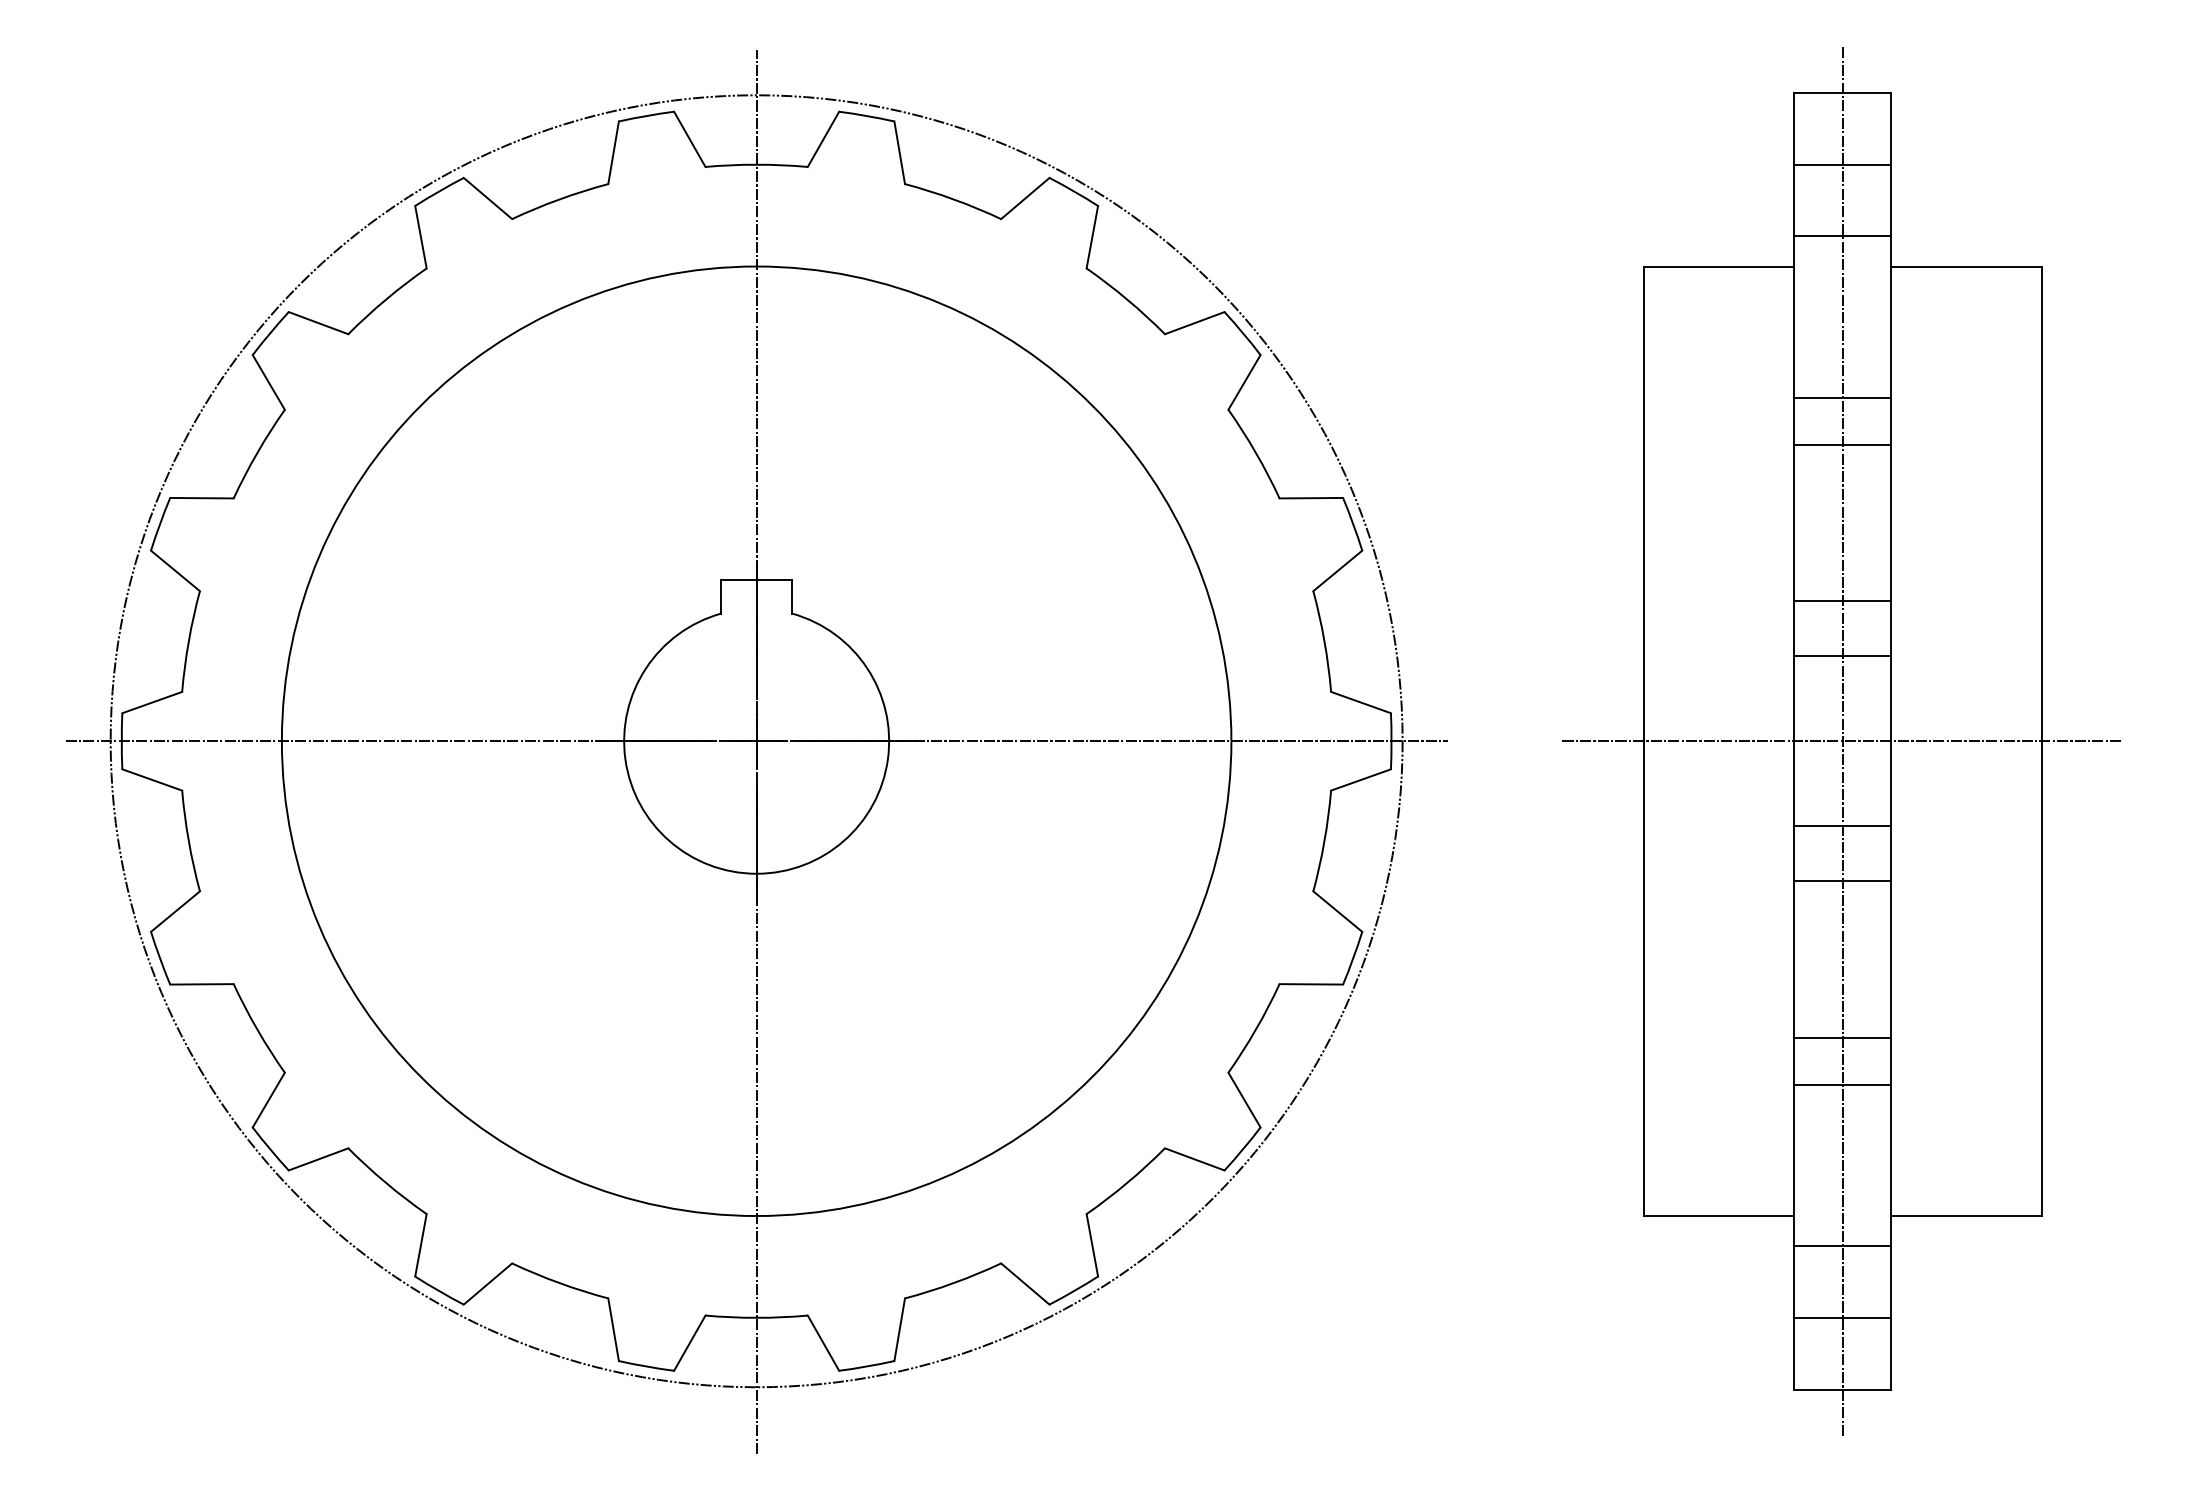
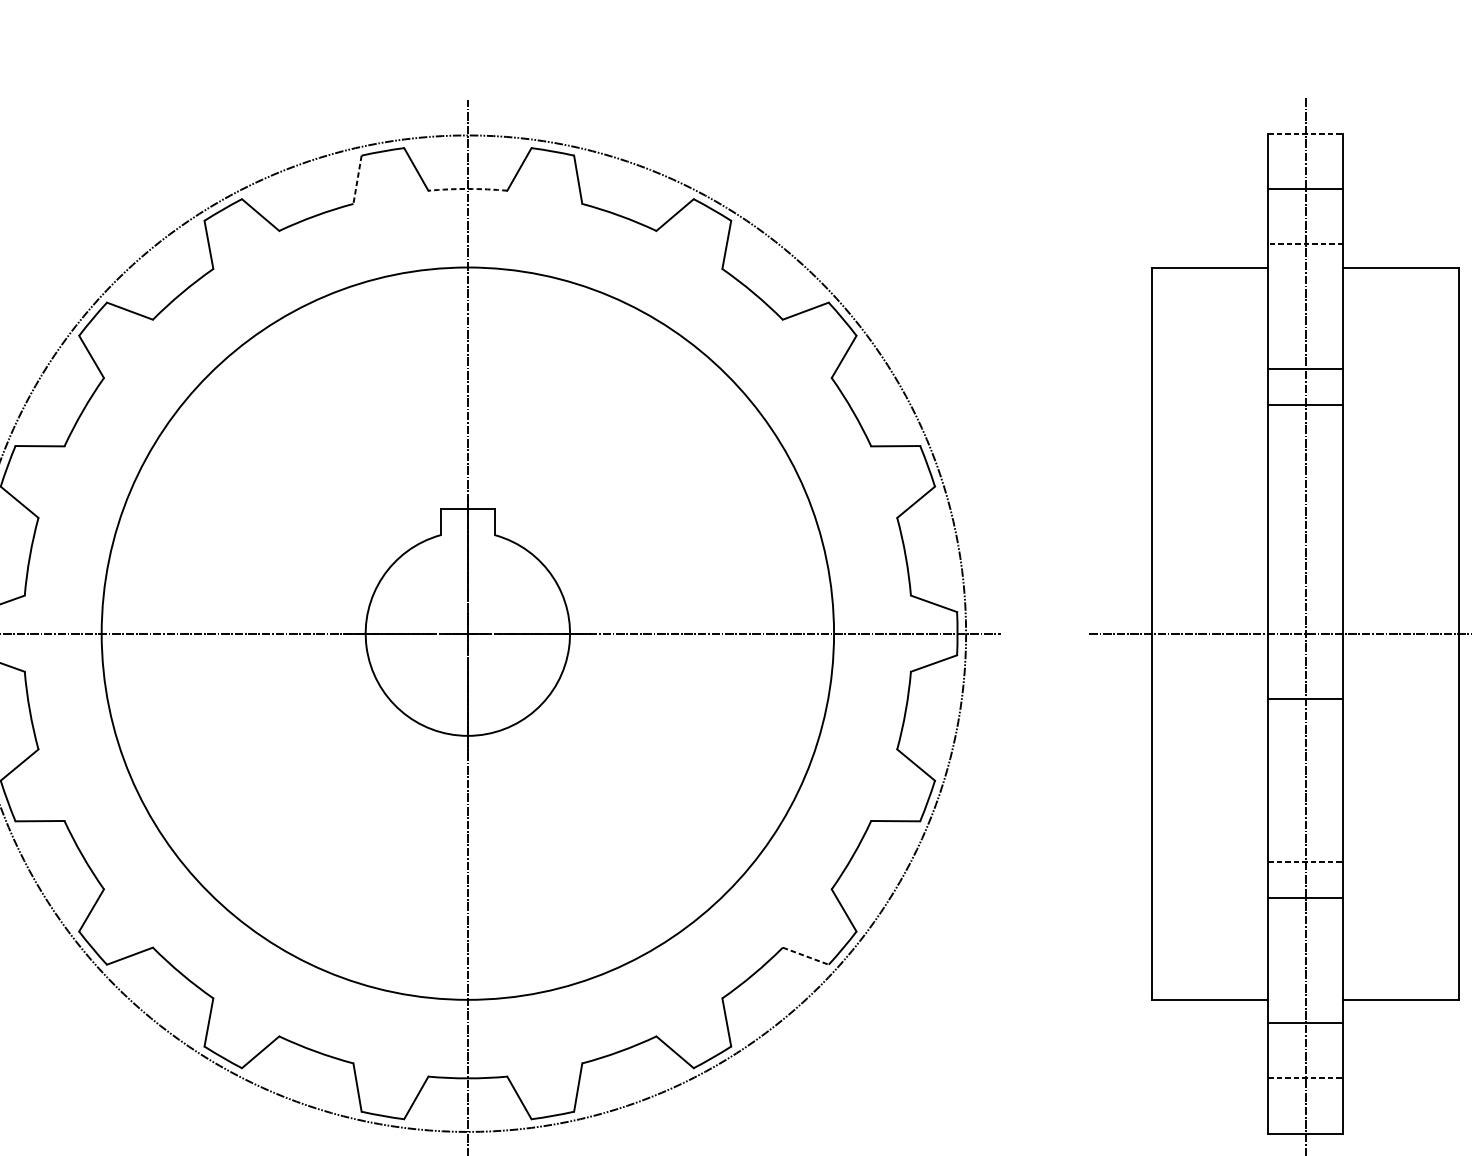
line: (1842, 92) -> (1305, 133), solid -> dashed
line: (613, 152) -> (357, 179), solid -> dashed
arc: (756, 164) -> (467, 188), solid -> dashed
line: (1842, 236) -> (1305, 244), solid -> dashed
line: (1842, 601) -> (1305, 525), removed
line: (1842, 656) -> (1305, 568), removed
line: (1842, 881) -> (1305, 741), removed
line: (1842, 1037) -> (1305, 862), solid -> dashed
line: (1194, 1159) -> (805, 956), solid -> dashed
line: (1842, 1317) -> (1305, 1078), solid -> dashed

